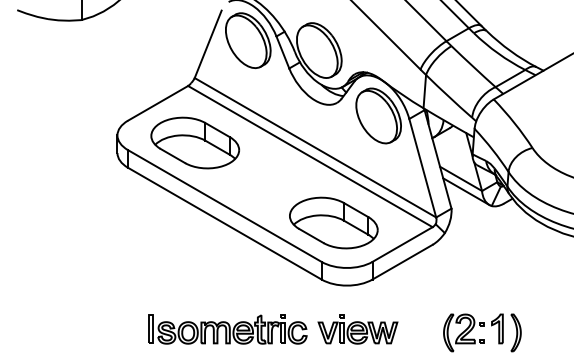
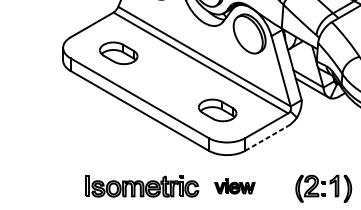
part: (195, 142) -> (118, 52), size x0.6
part: (333, 222) -> (217, 110), size x0.6
line: (402, 262) -> (266, 138), solid -> dashed
part: (357, 329) -> (234, 186), size x0.7

